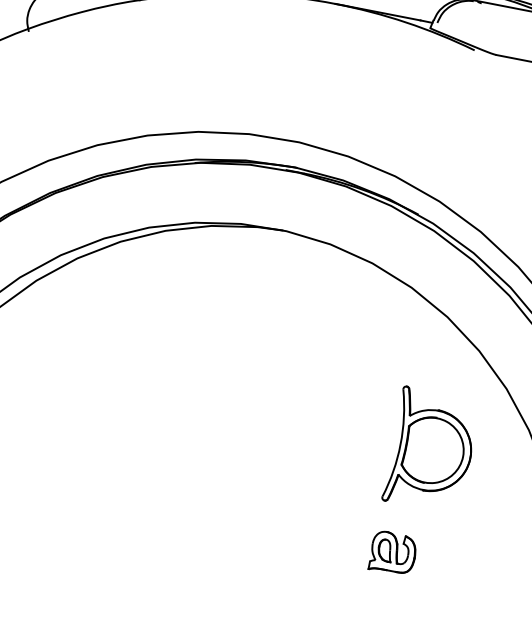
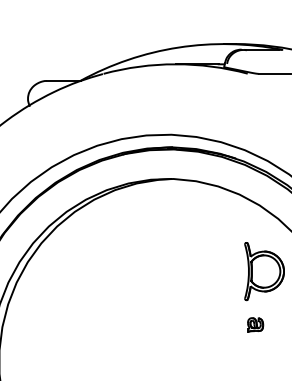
part: (393, 552) -> (255, 324), size x0.7

